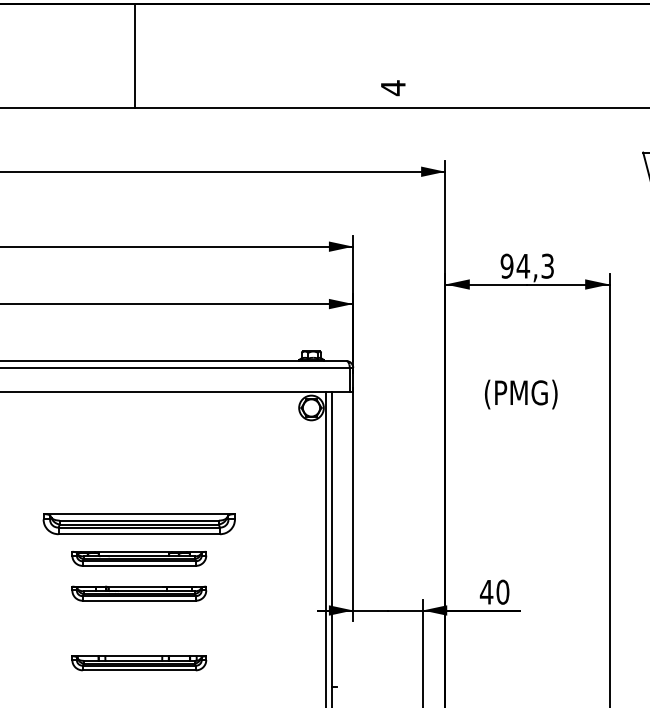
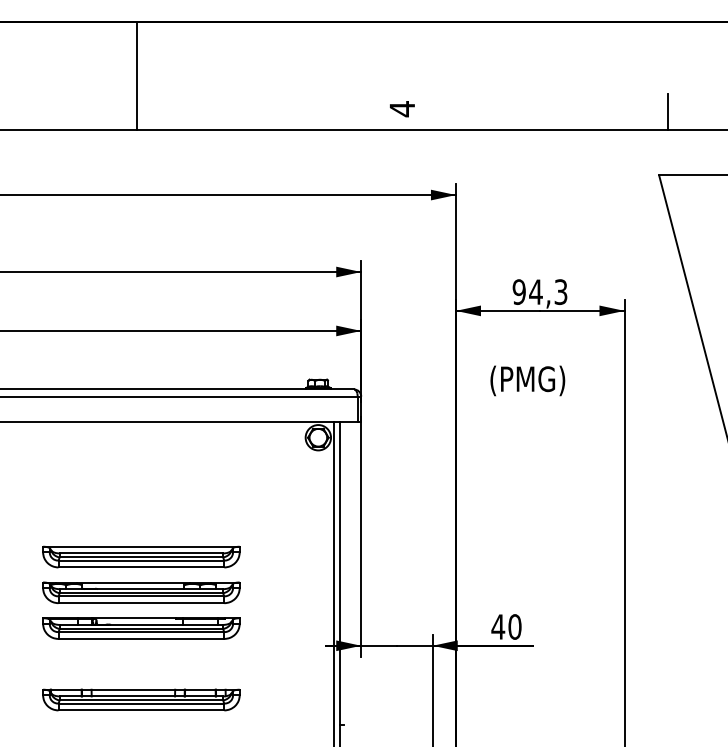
text: (520, 394) -> (527, 380), moved
part: (139, 558) -> (141, 592), size x1.43
part: (139, 593) -> (141, 628), size x1.43
part: (139, 662) -> (141, 699), size x1.43

